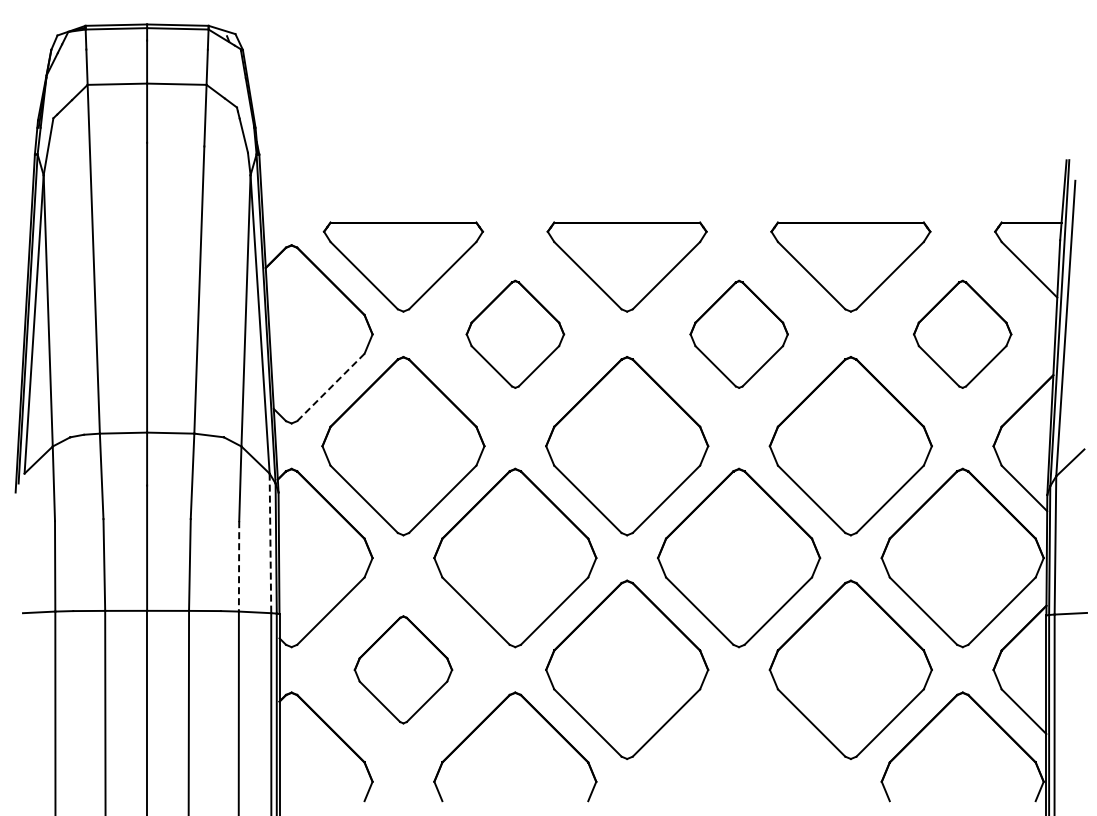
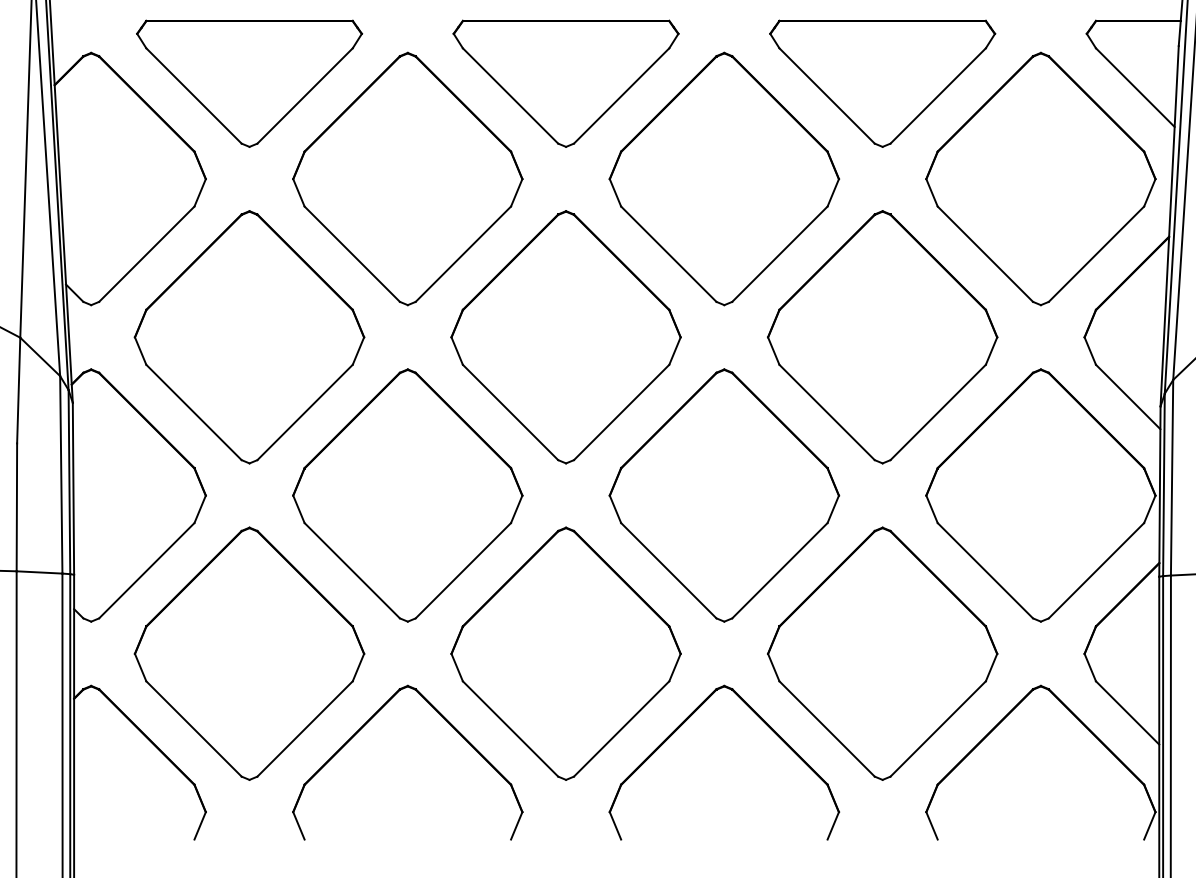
part: (515, 334) -> (408, 179), size x1.67
part: (739, 334) -> (725, 179), size x1.67
part: (962, 334) -> (1040, 179), size x1.67
line: (330, 387) -> (146, 254), dashed -> solid
line: (270, 543) -> (61, 474), dashed -> solid
line: (239, 566) -> (17, 507), dashed -> solid
part: (403, 669) -> (249, 653), size x1.67
part: (766, 718) -> (763, 722), added

